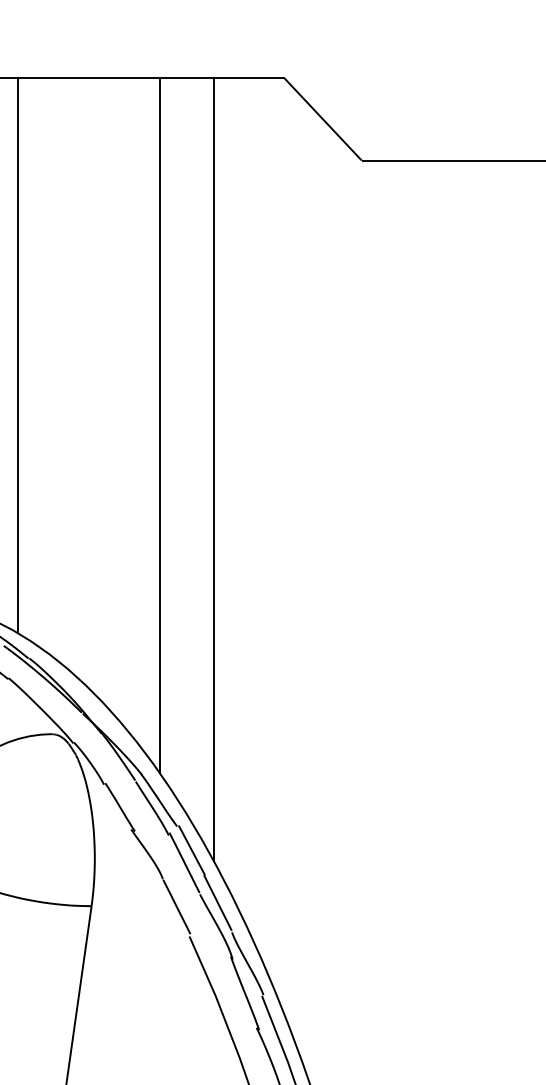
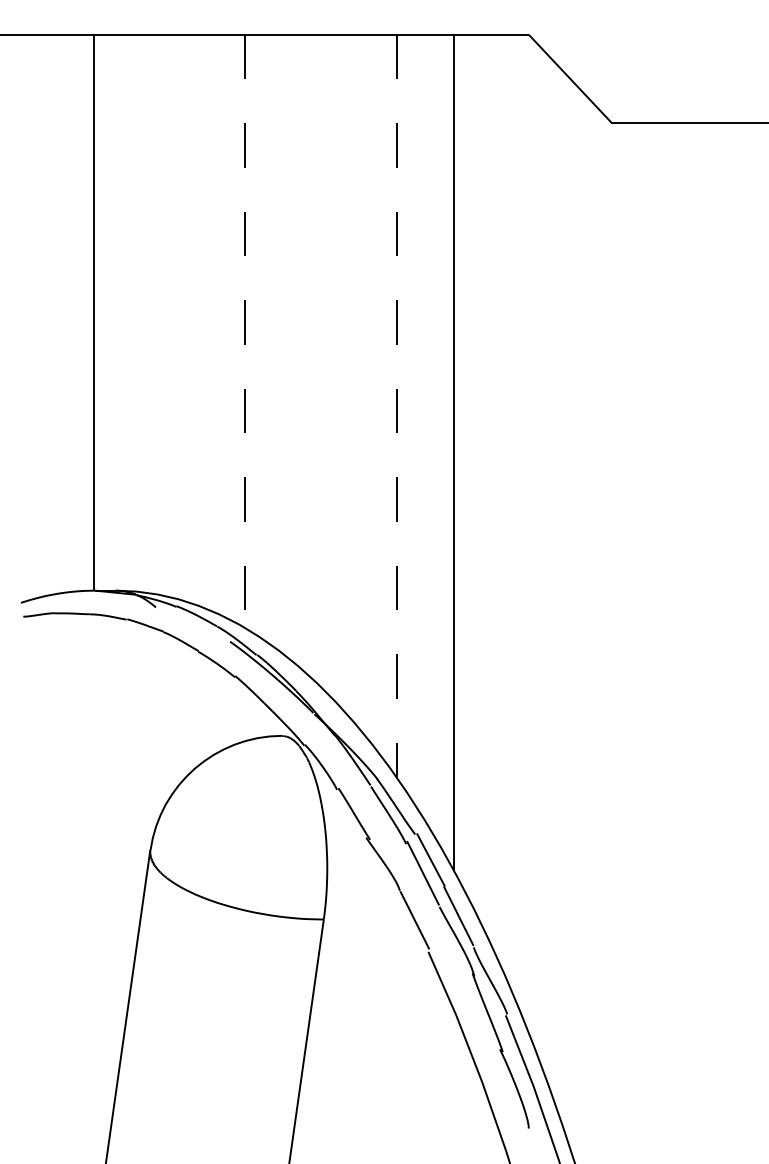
line: (18, 355) -> (245, 331), solid -> dashed
line: (159, 425) -> (396, 406), solid -> dashed

